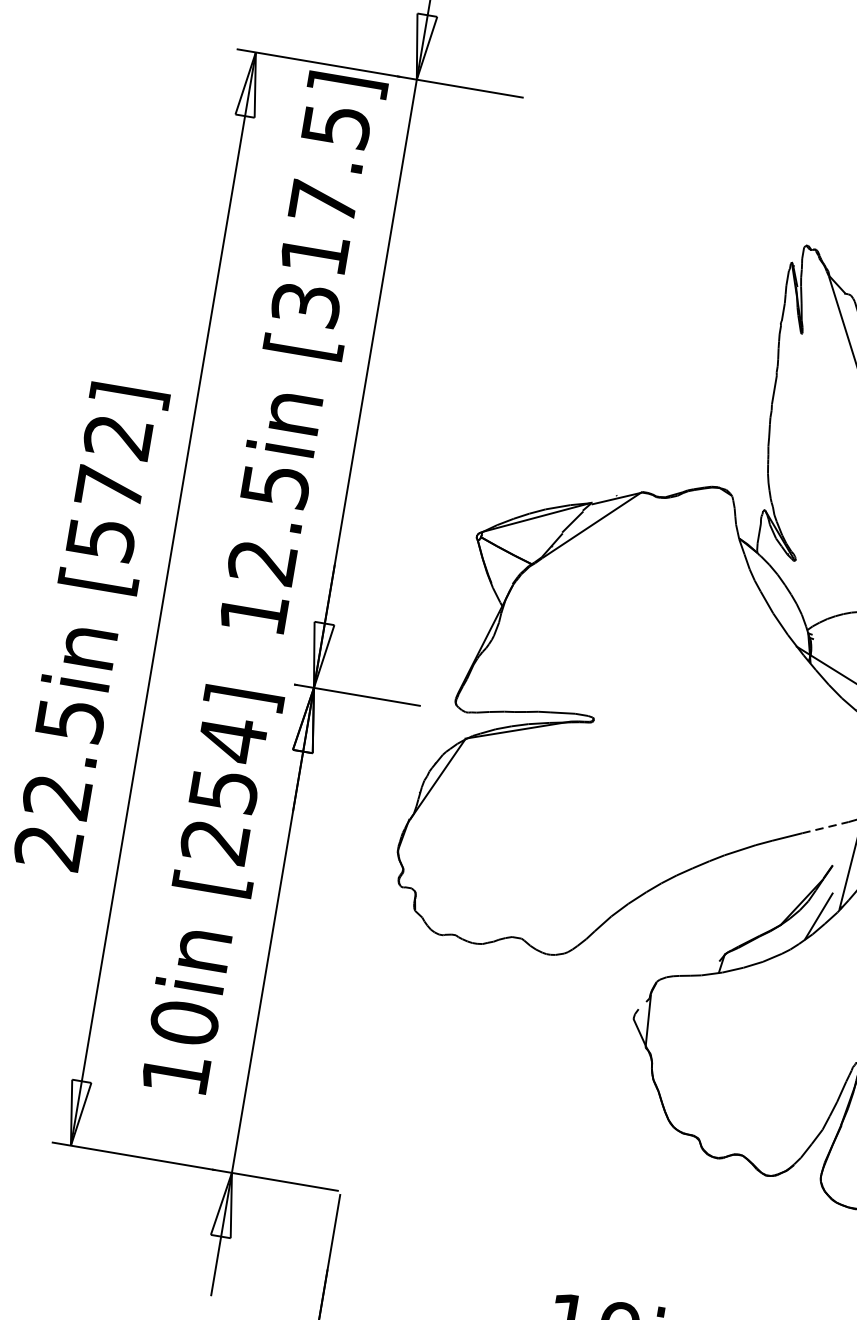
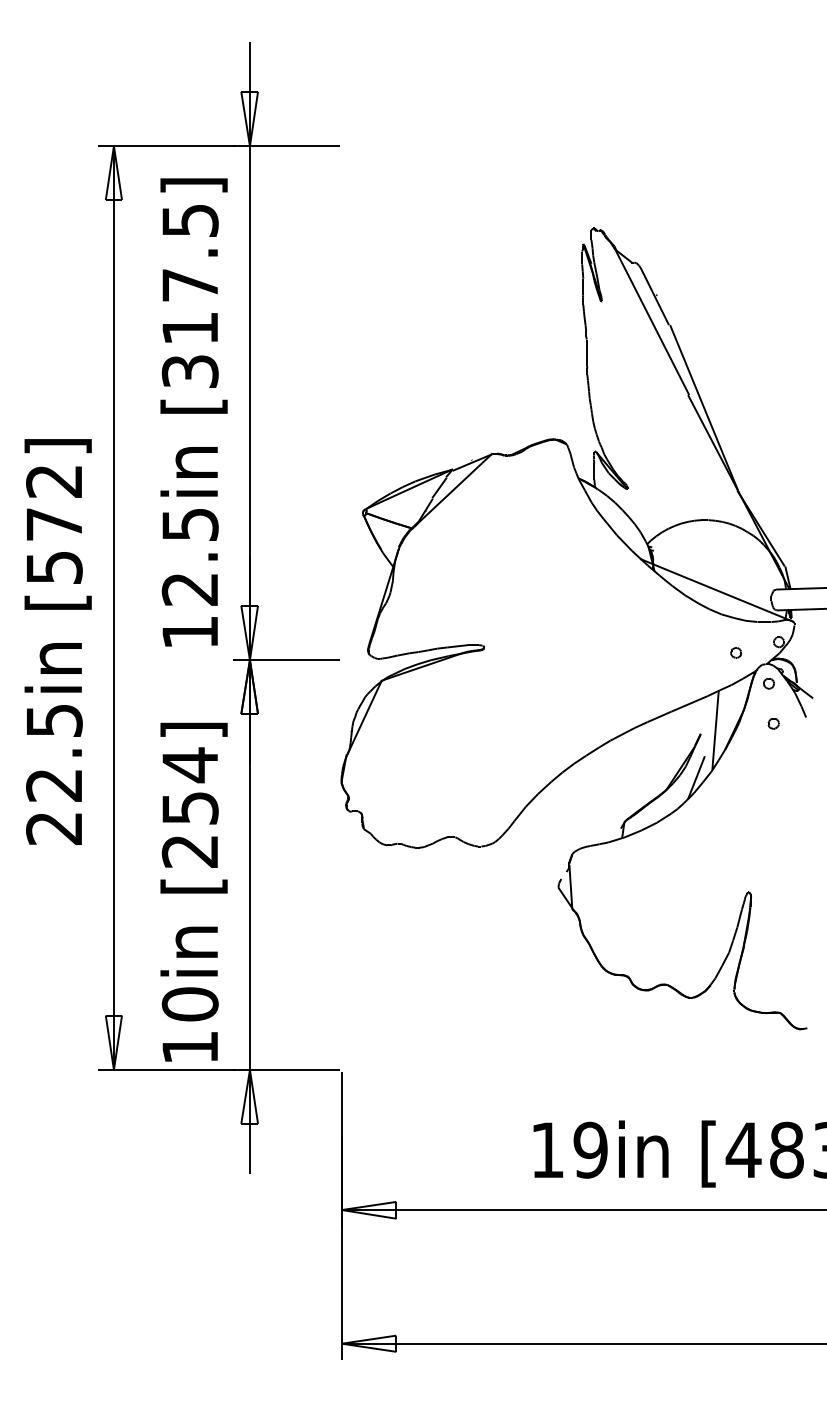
text: (301, 353) -> (193, 412), moved
line: (825, 827) -> (689, 703), dashed -> solid
text: (211, 890) -> (193, 891), moved

